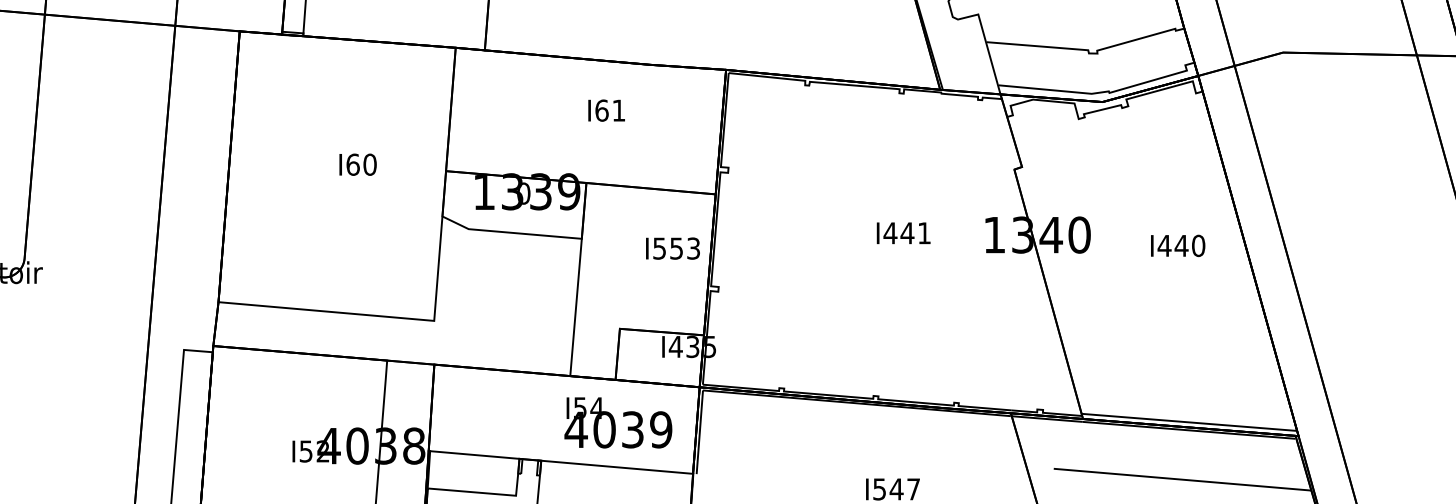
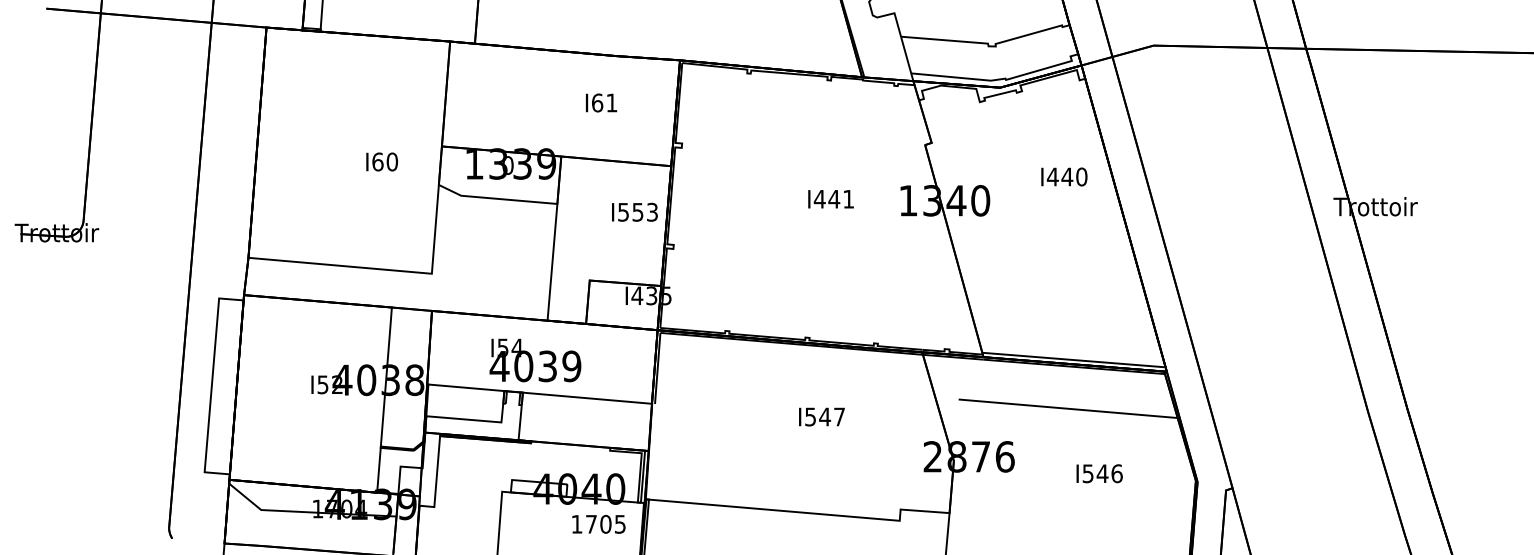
text: (606, 110) -> (601, 102), moved
text: (357, 164) -> (381, 161), moved
text: (1178, 245) -> (1064, 176), moved
text: (618, 422) -> (535, 360), moved

